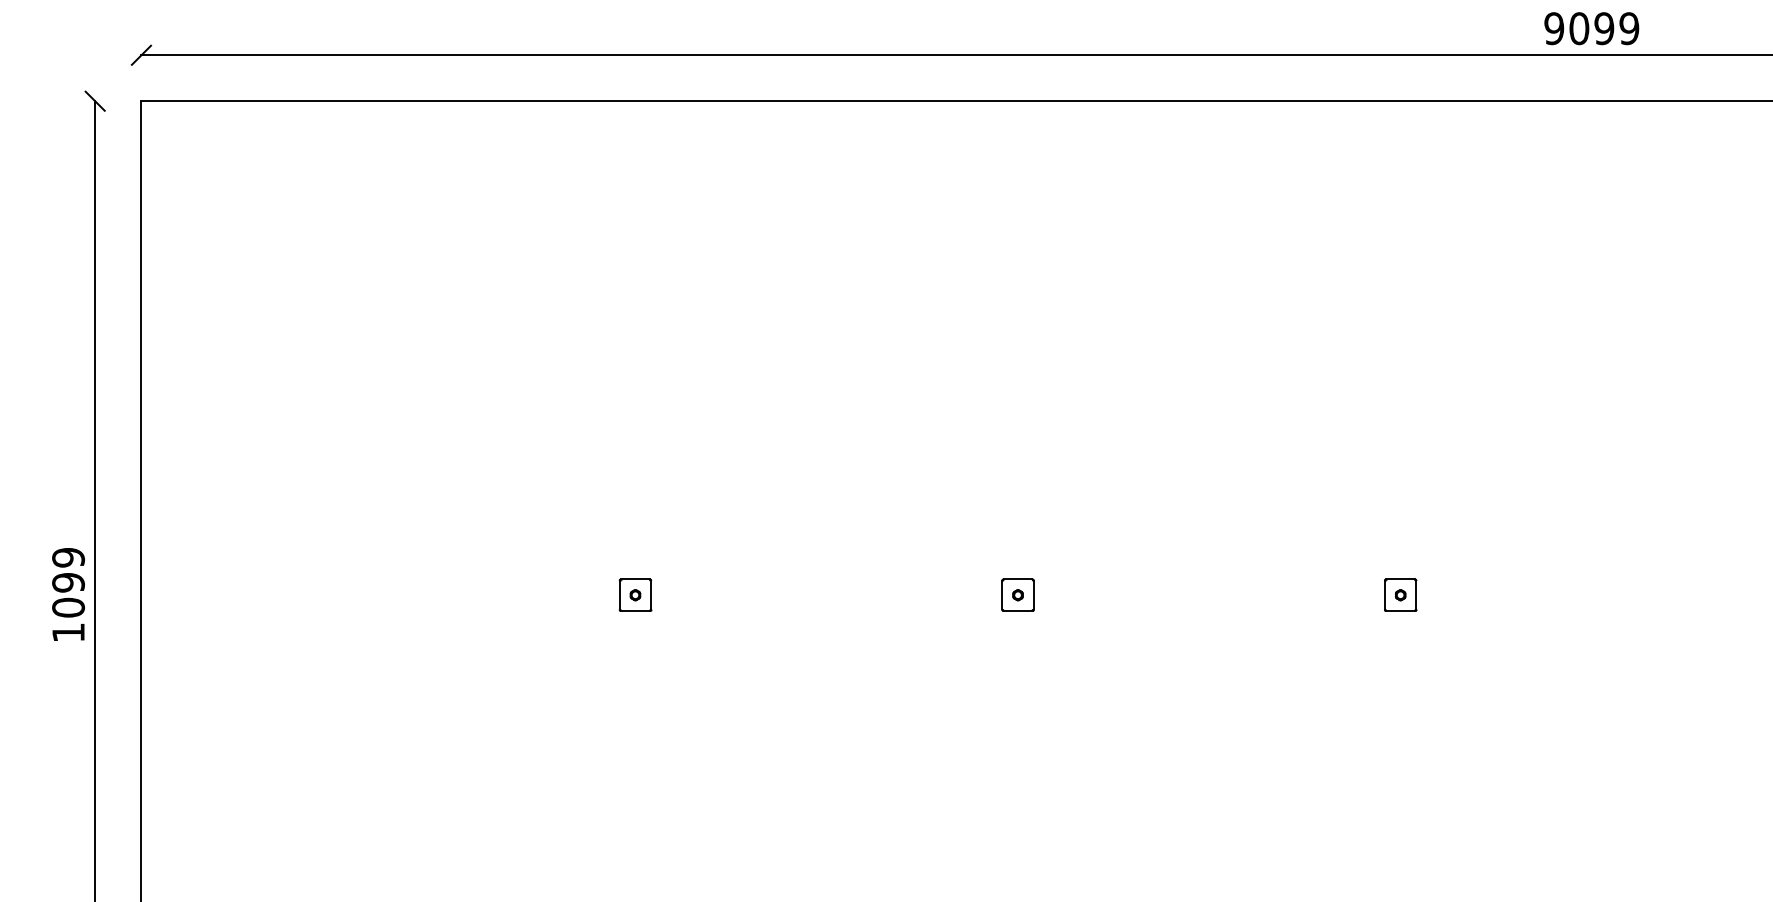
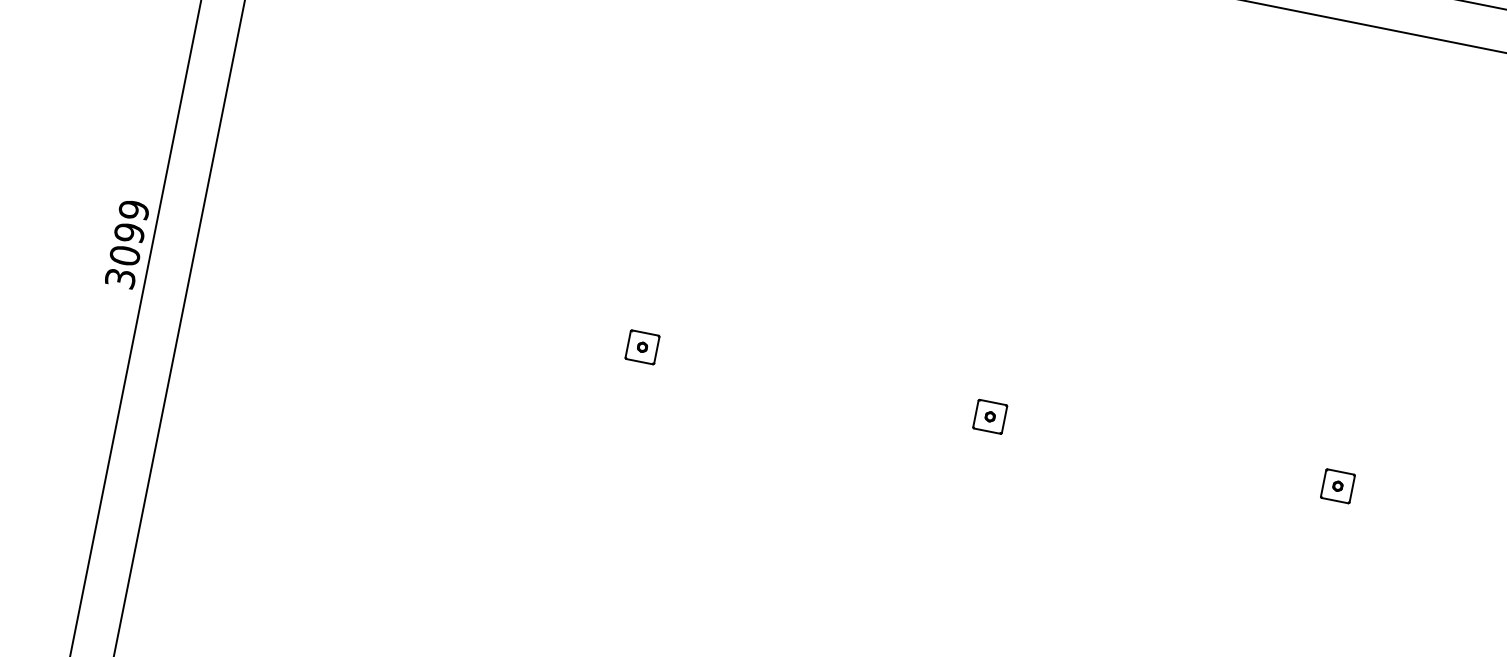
text: (68, 632) -> (120, 278), 1099 -> 3099

